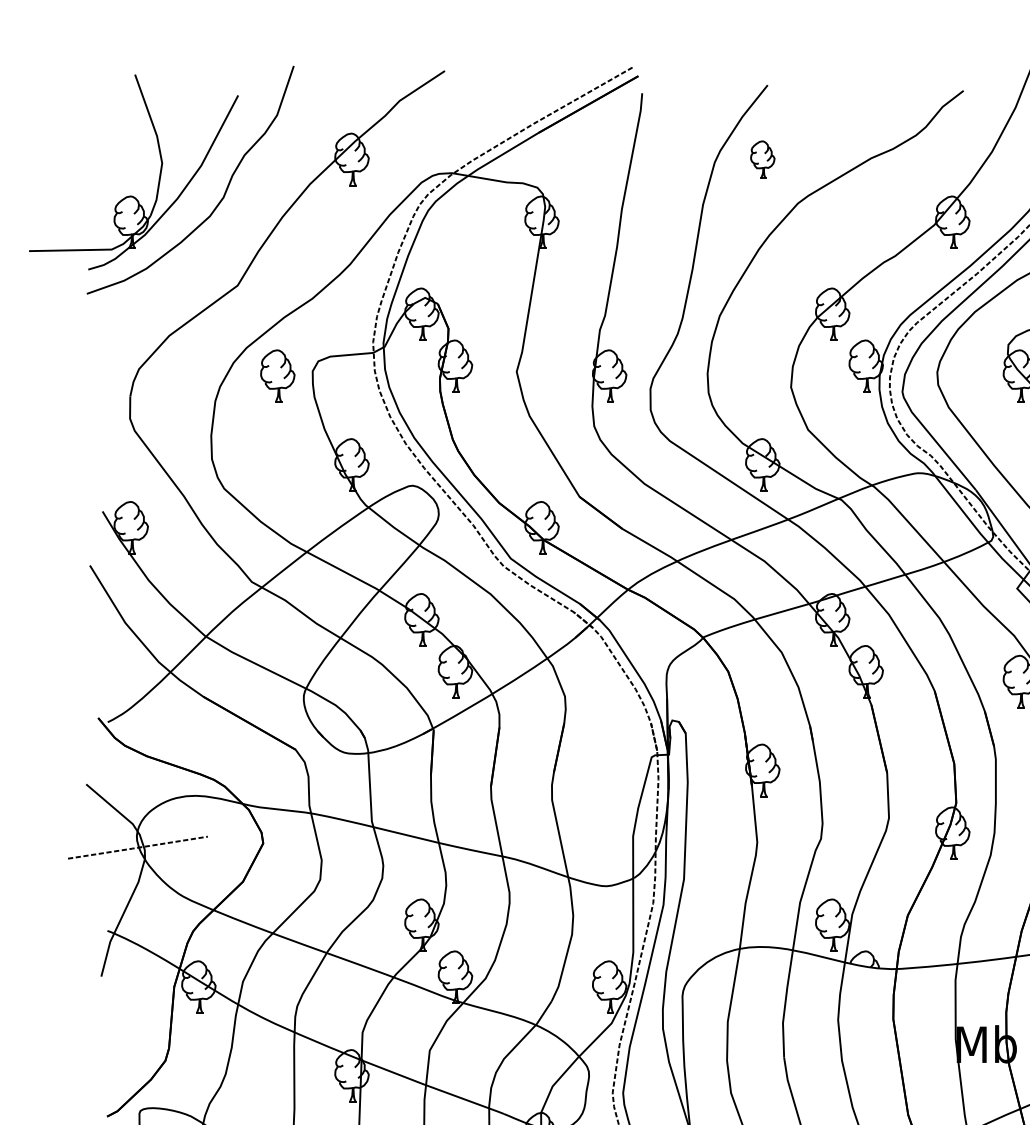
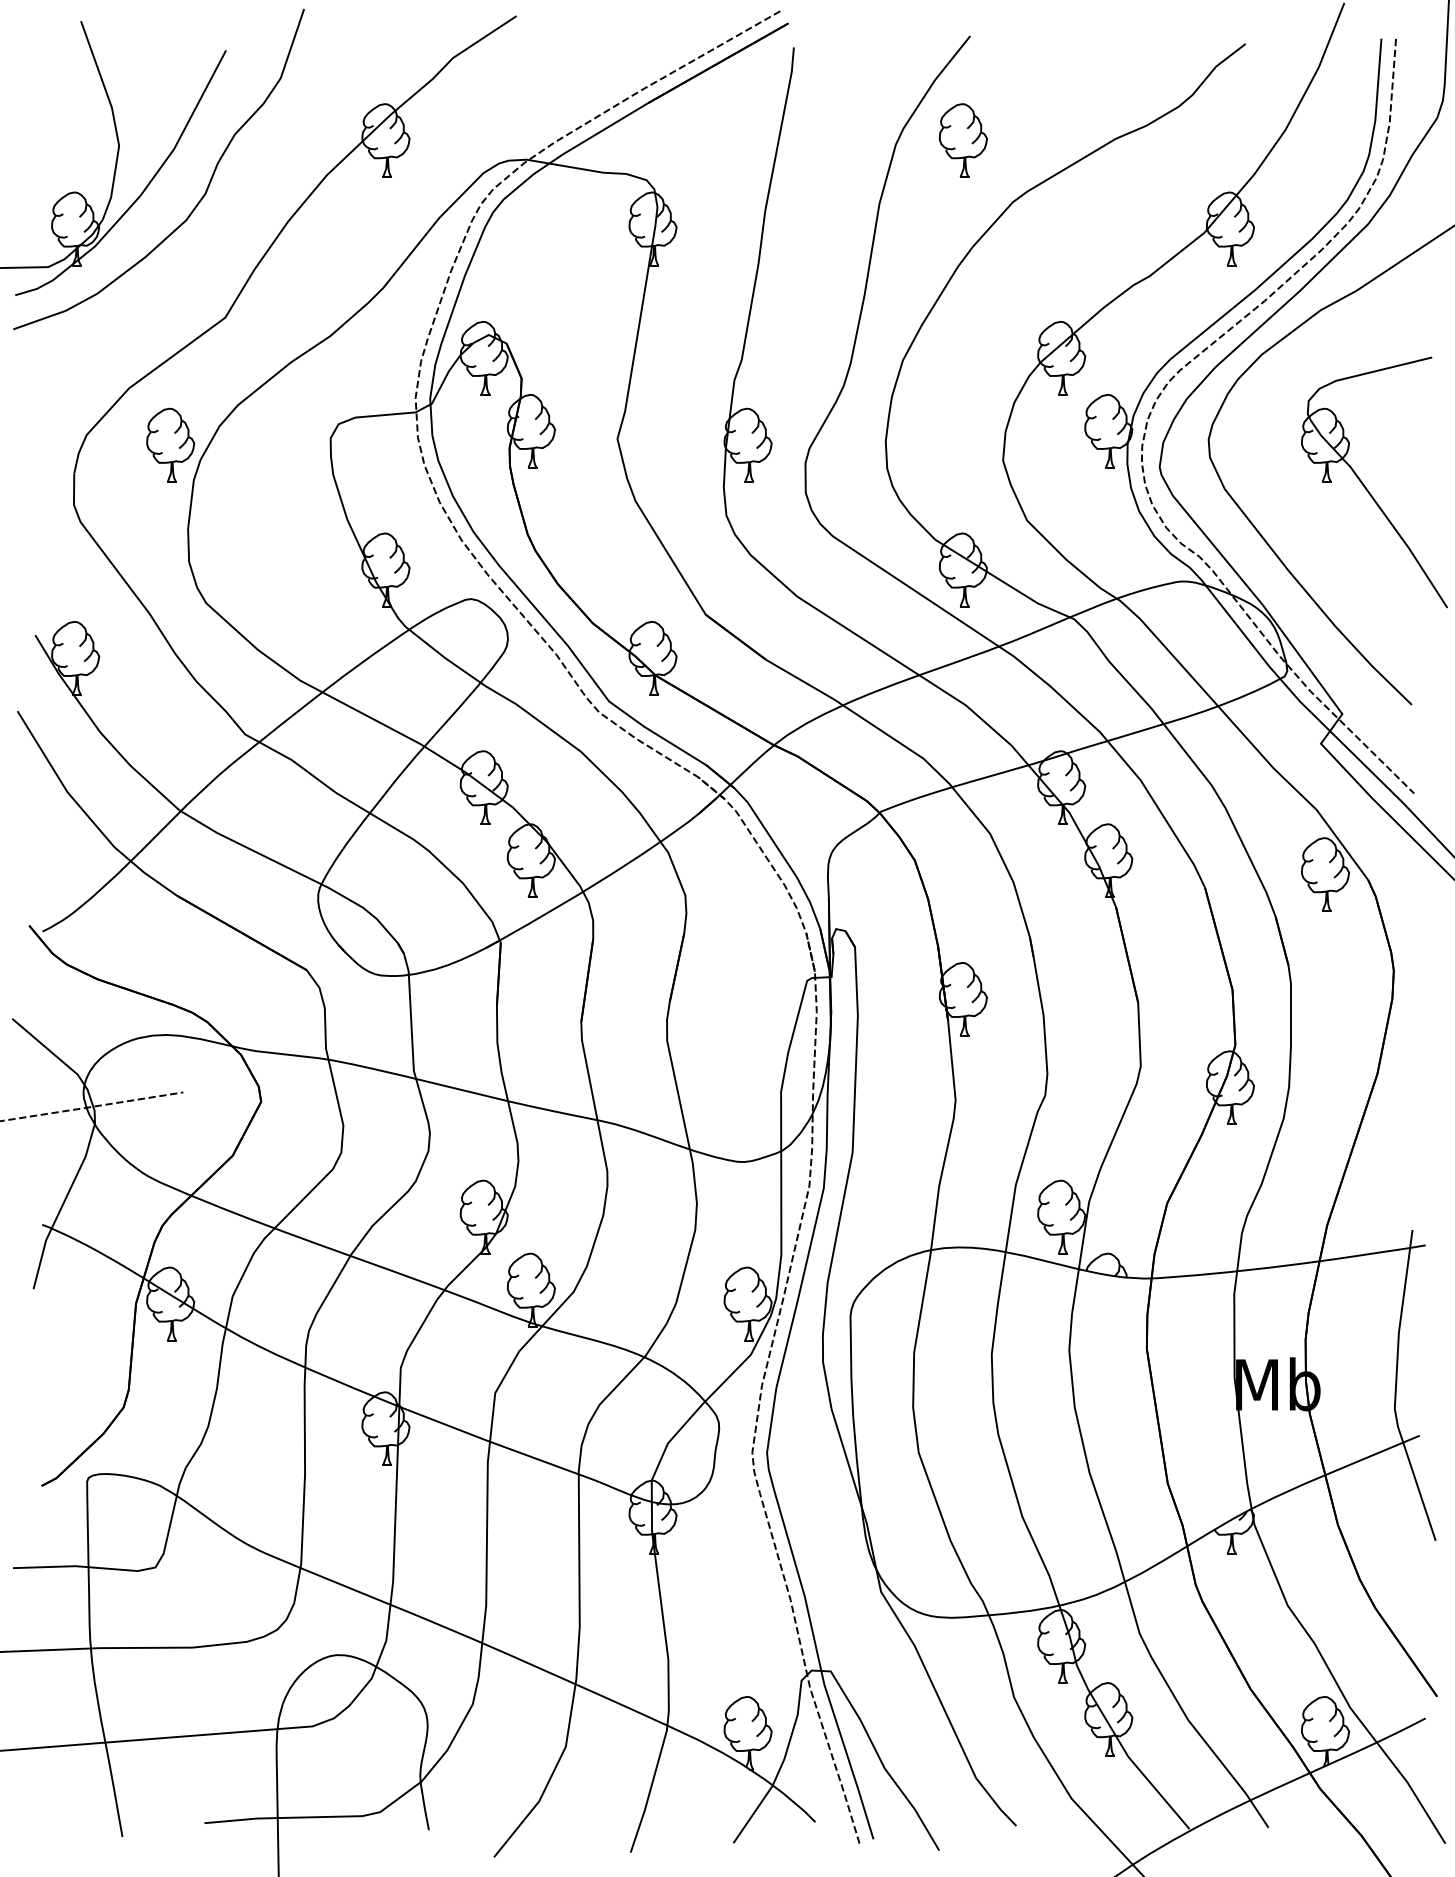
part: (762, 159) -> (963, 140), size x1.43
part: (277, 375) -> (170, 444), moved

